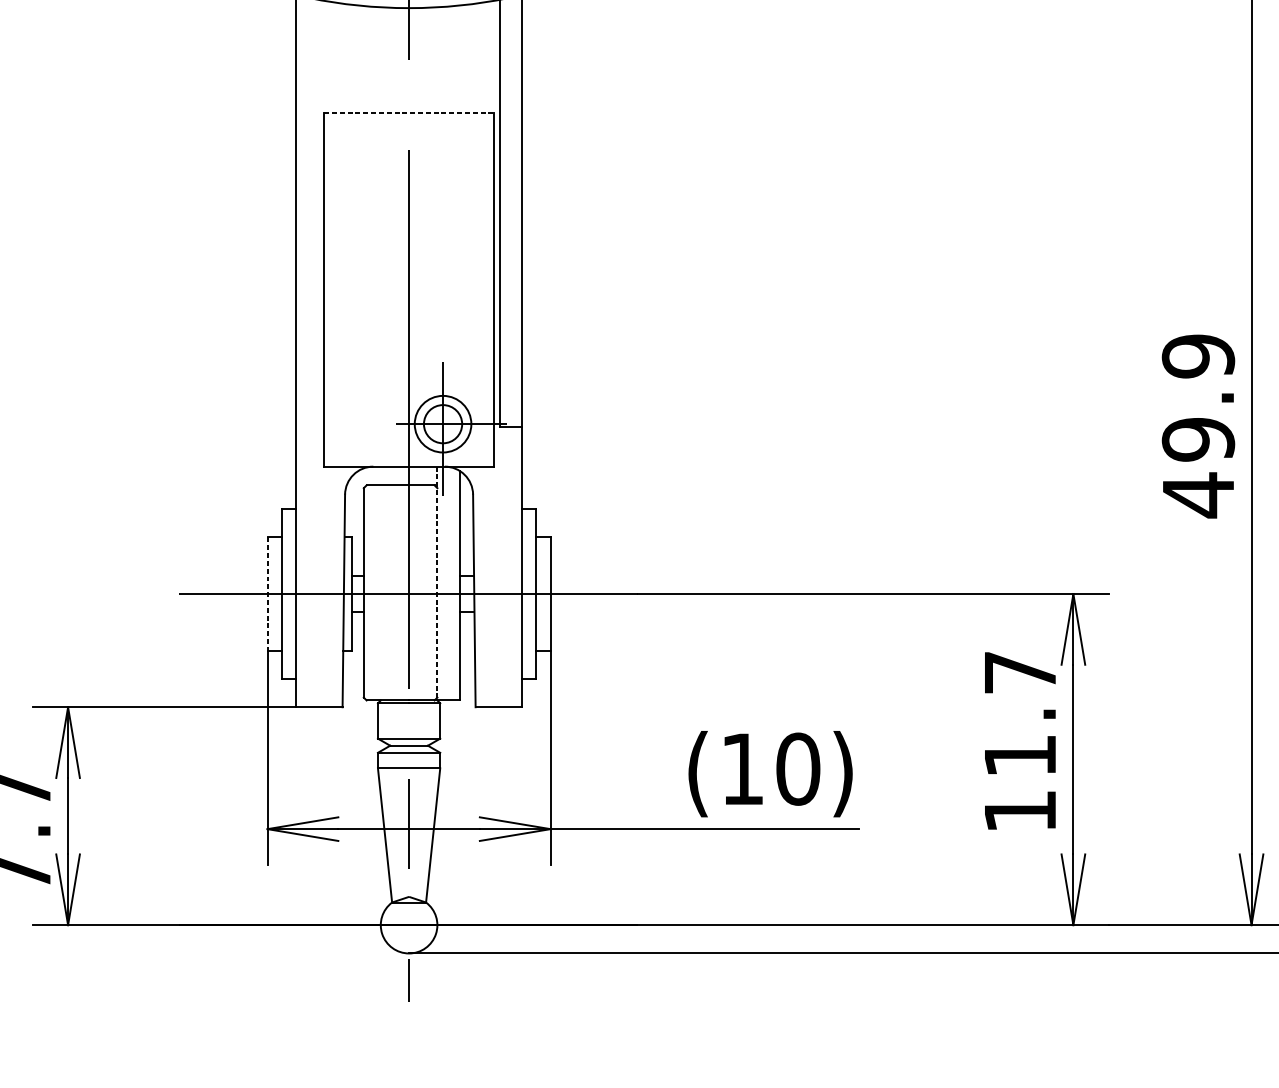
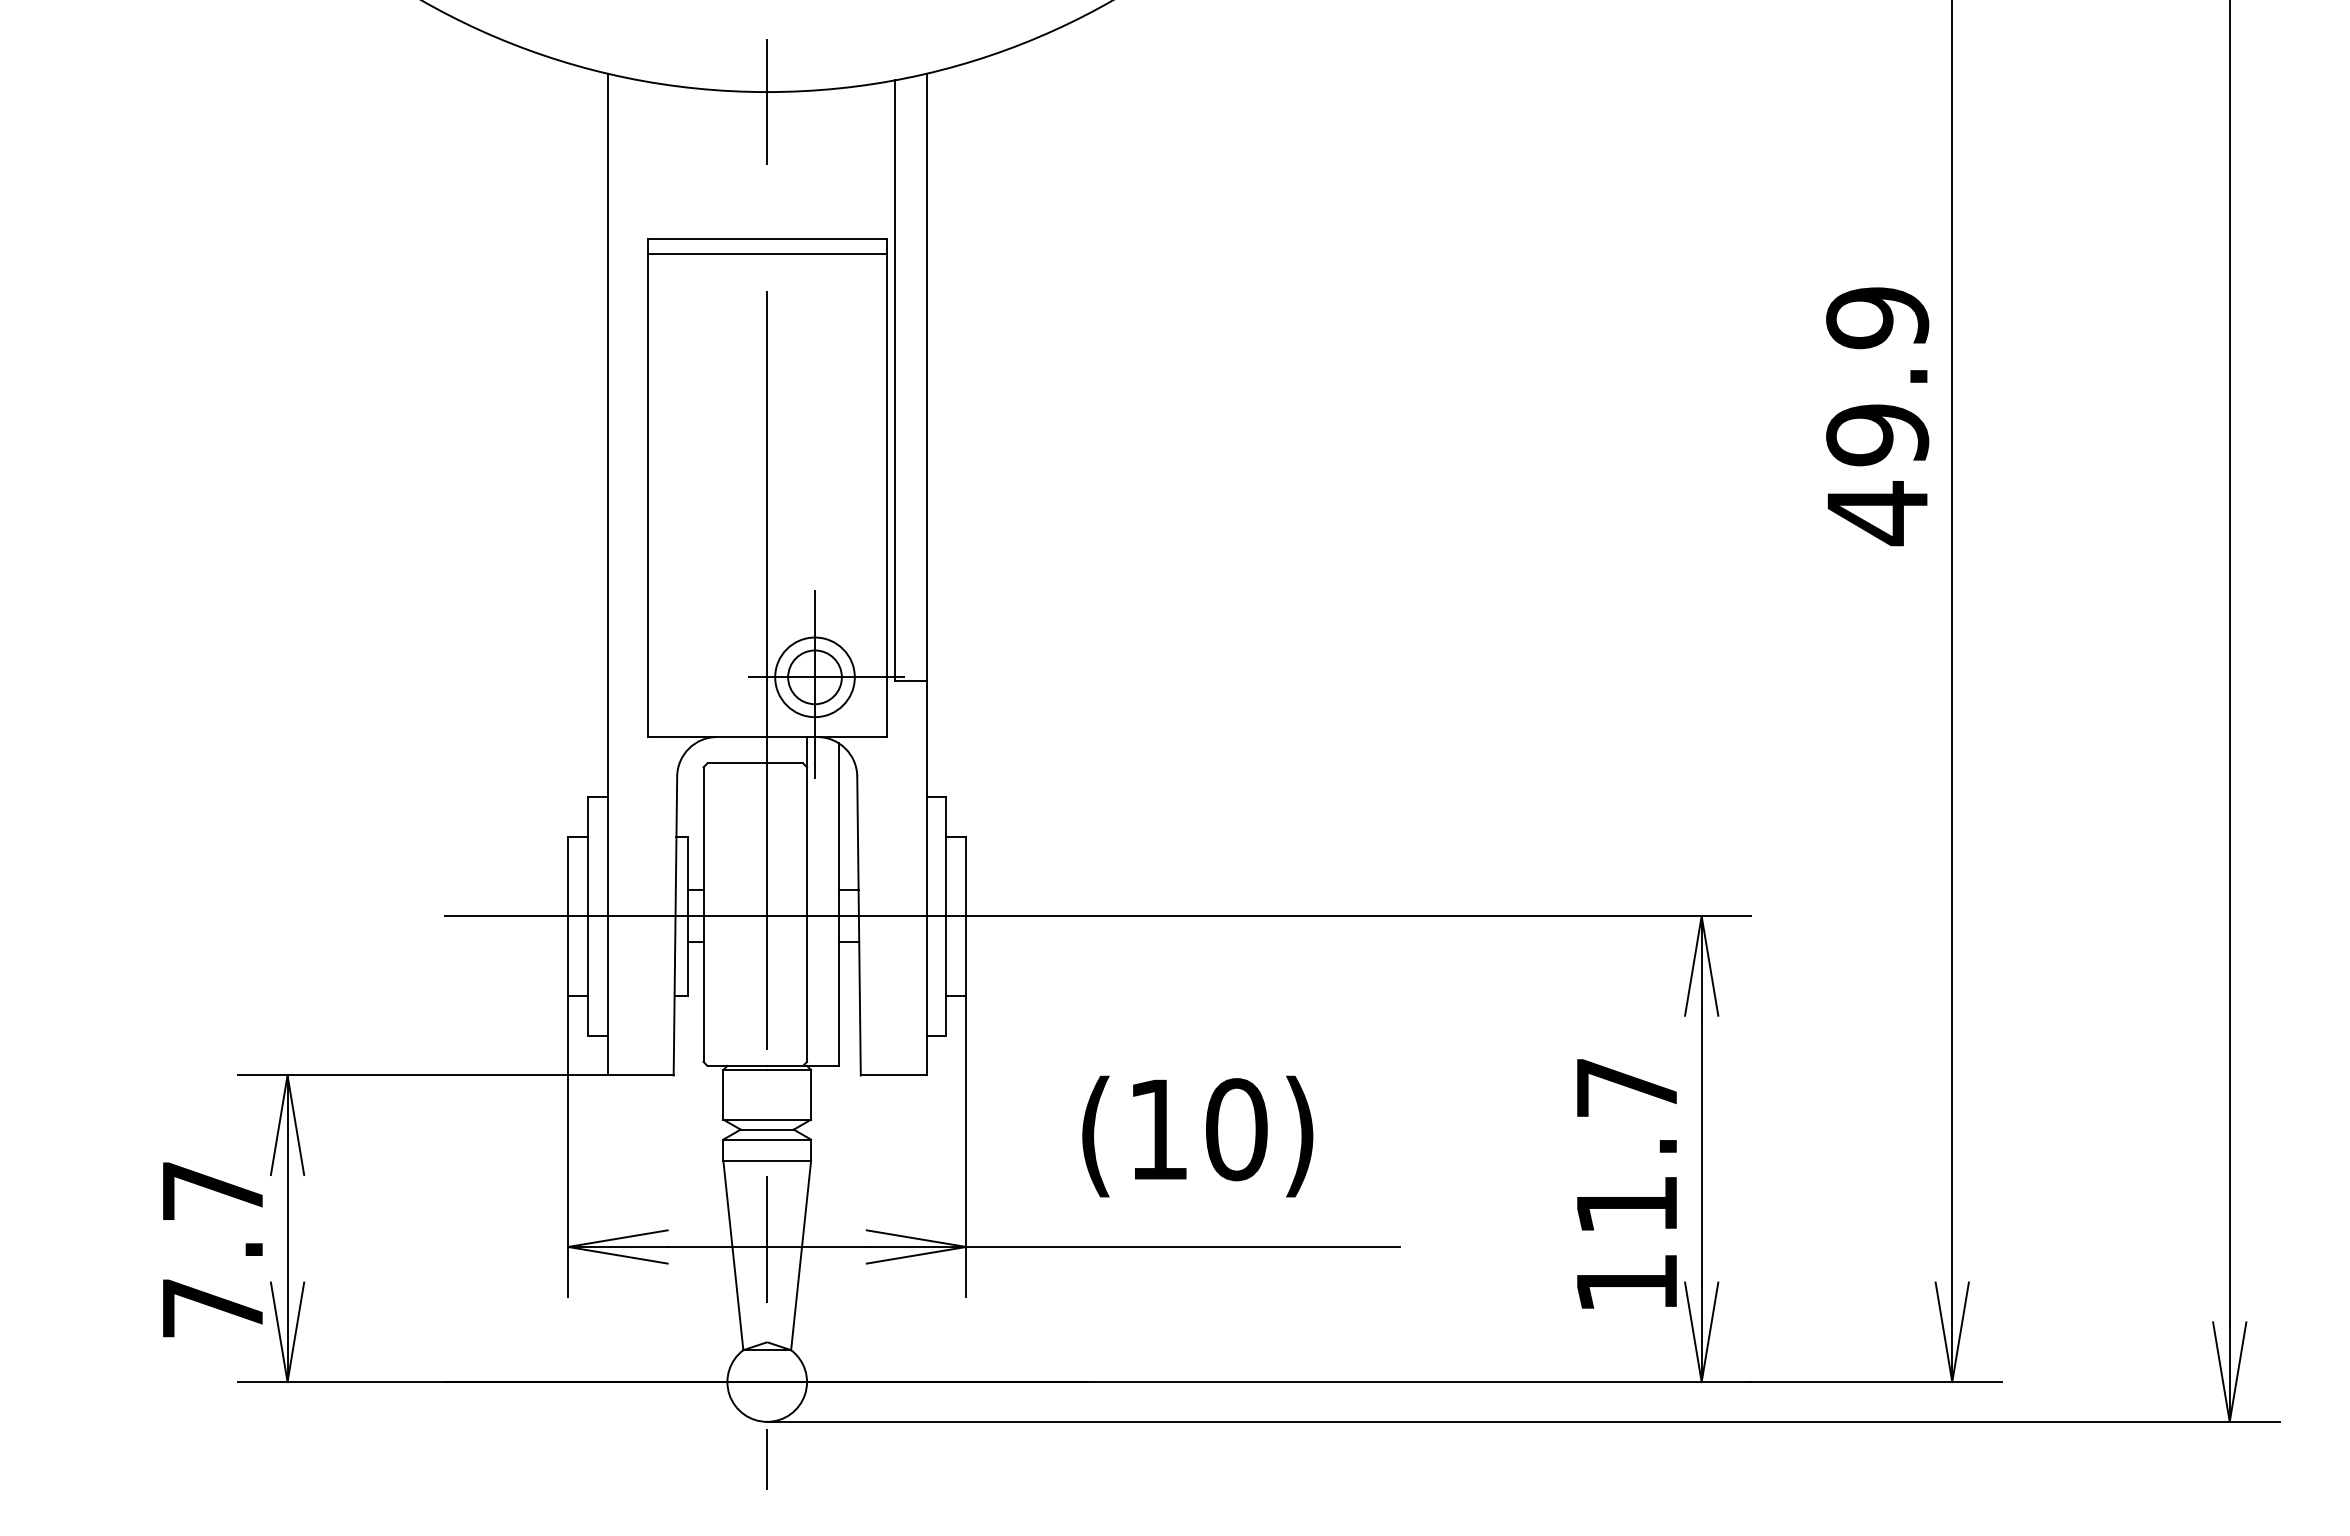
line: (409, 112) -> (767, 239), dashed -> solid
line: (408, 123) -> (766, 254), added
text: (1198, 426) -> (1877, 416), moved
line: (437, 582) -> (807, 900), dashed -> solid
line: (267, 594) -> (568, 916), dashed -> solid
text: (1019, 740) -> (1626, 1183), moved
text: (770, 774) -> (1197, 1136), moved

